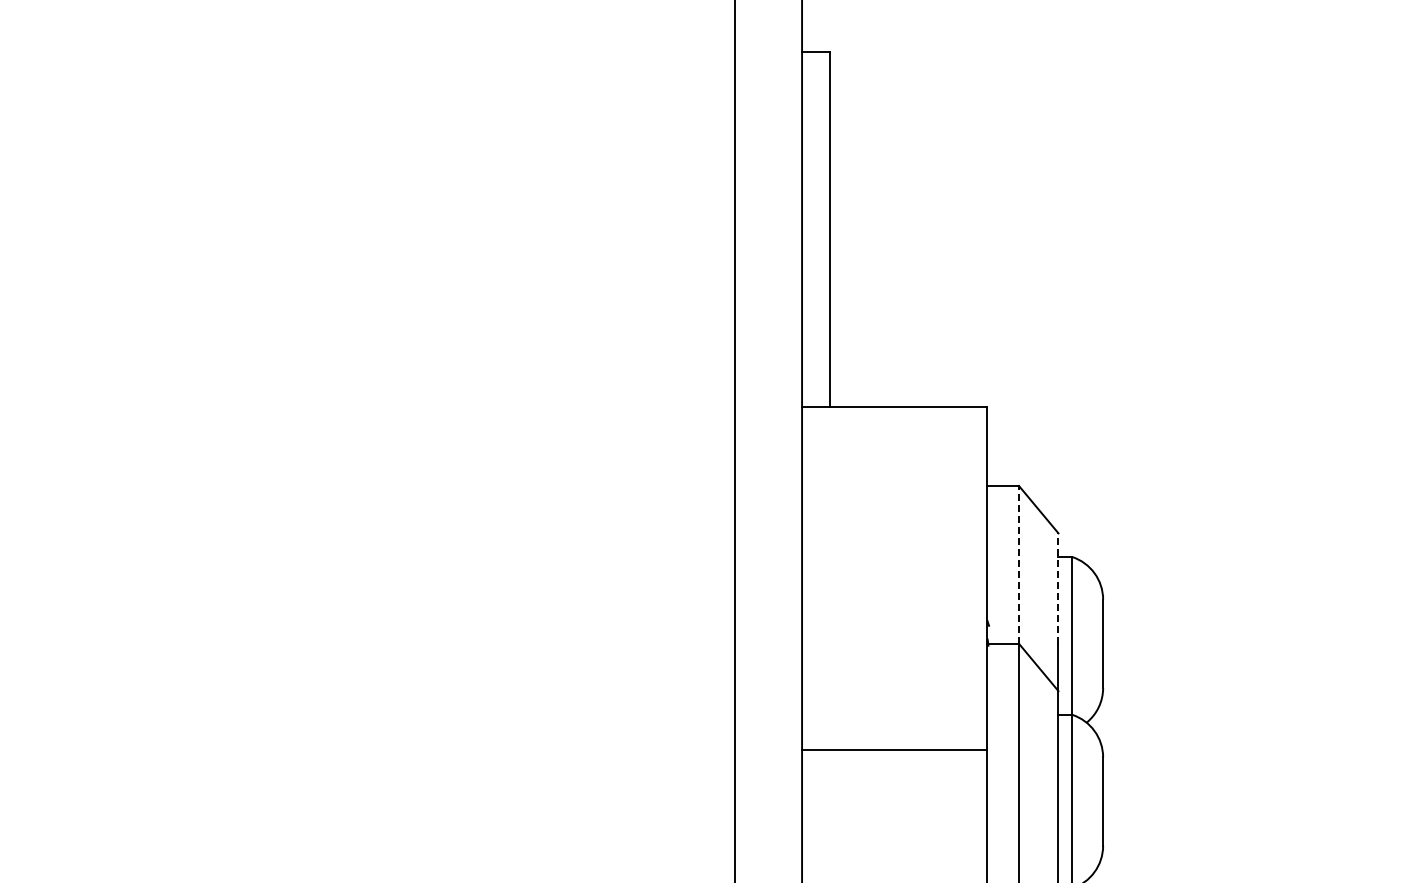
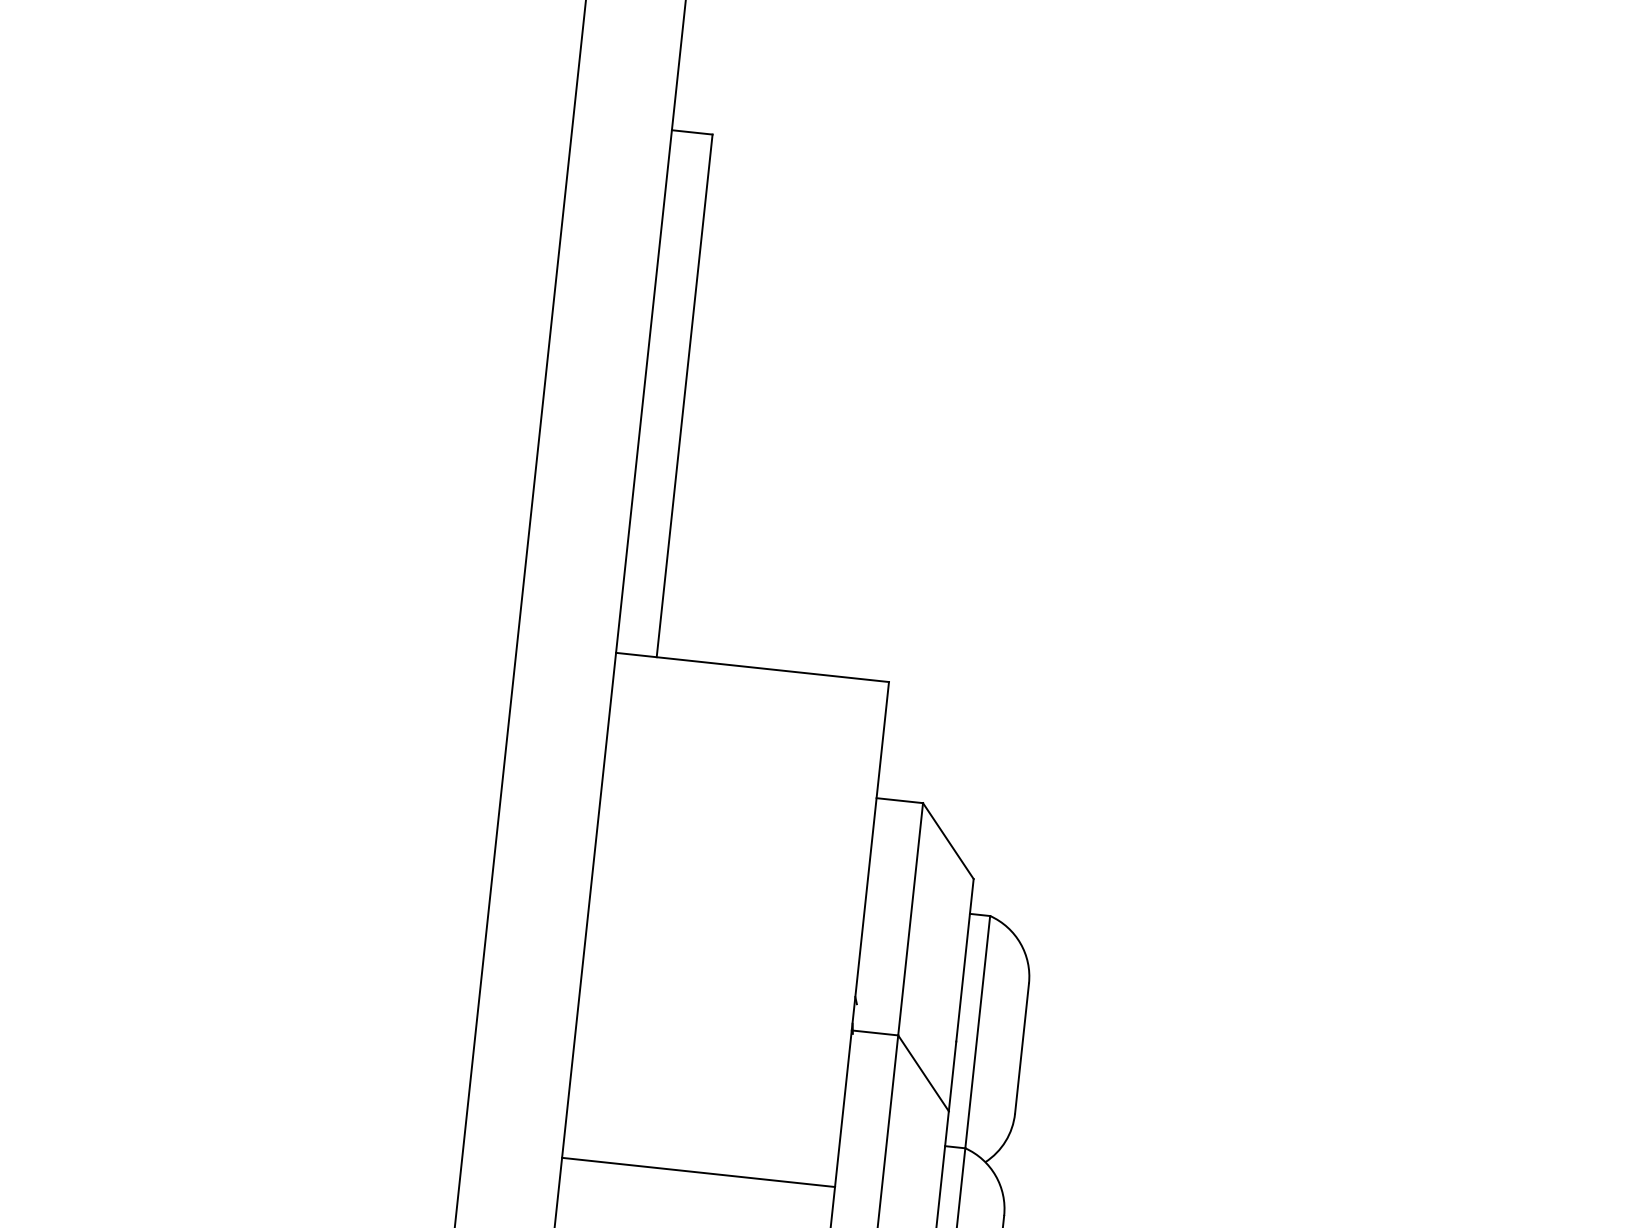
line: (1019, 564) -> (911, 918), dashed -> solid
line: (1058, 588) -> (965, 960), dashed -> solid

